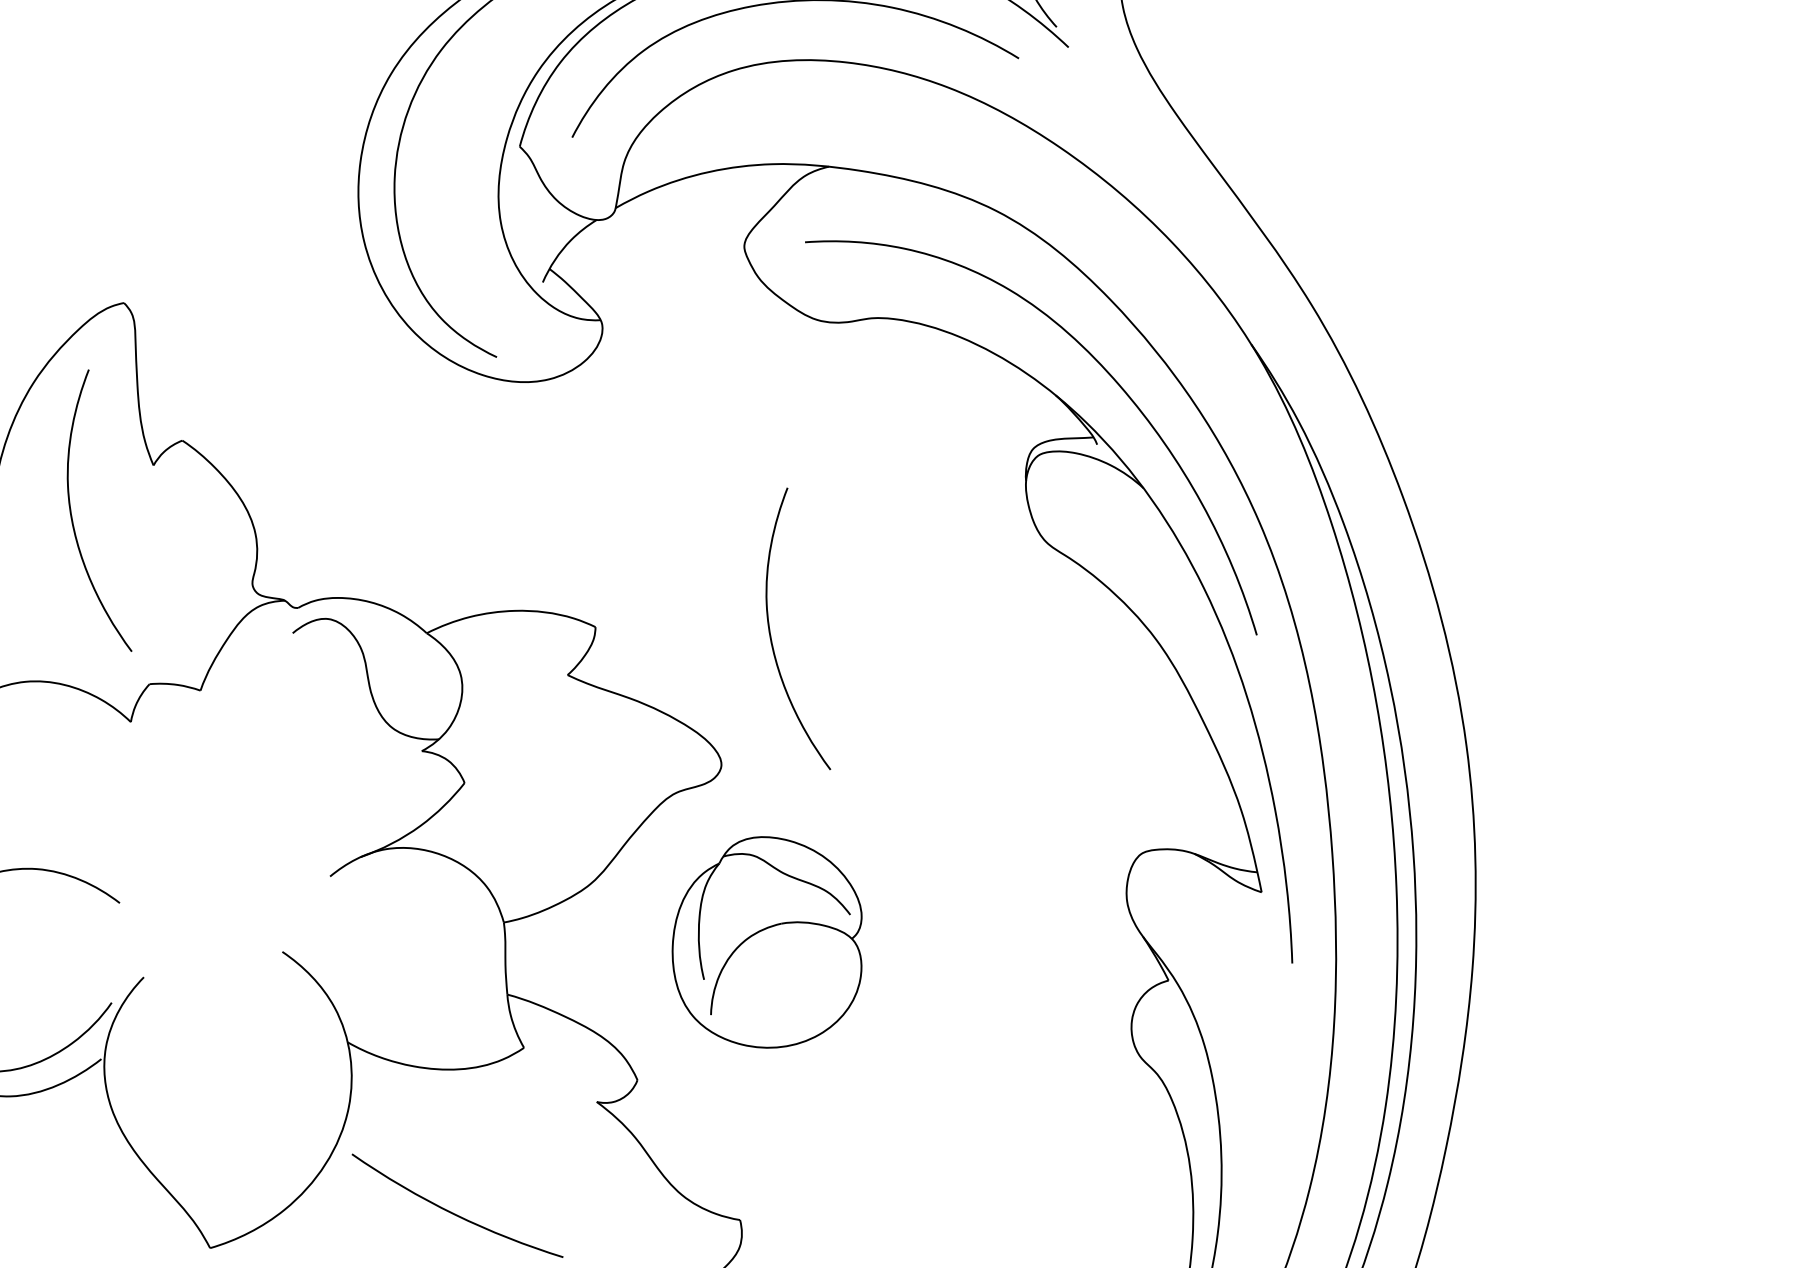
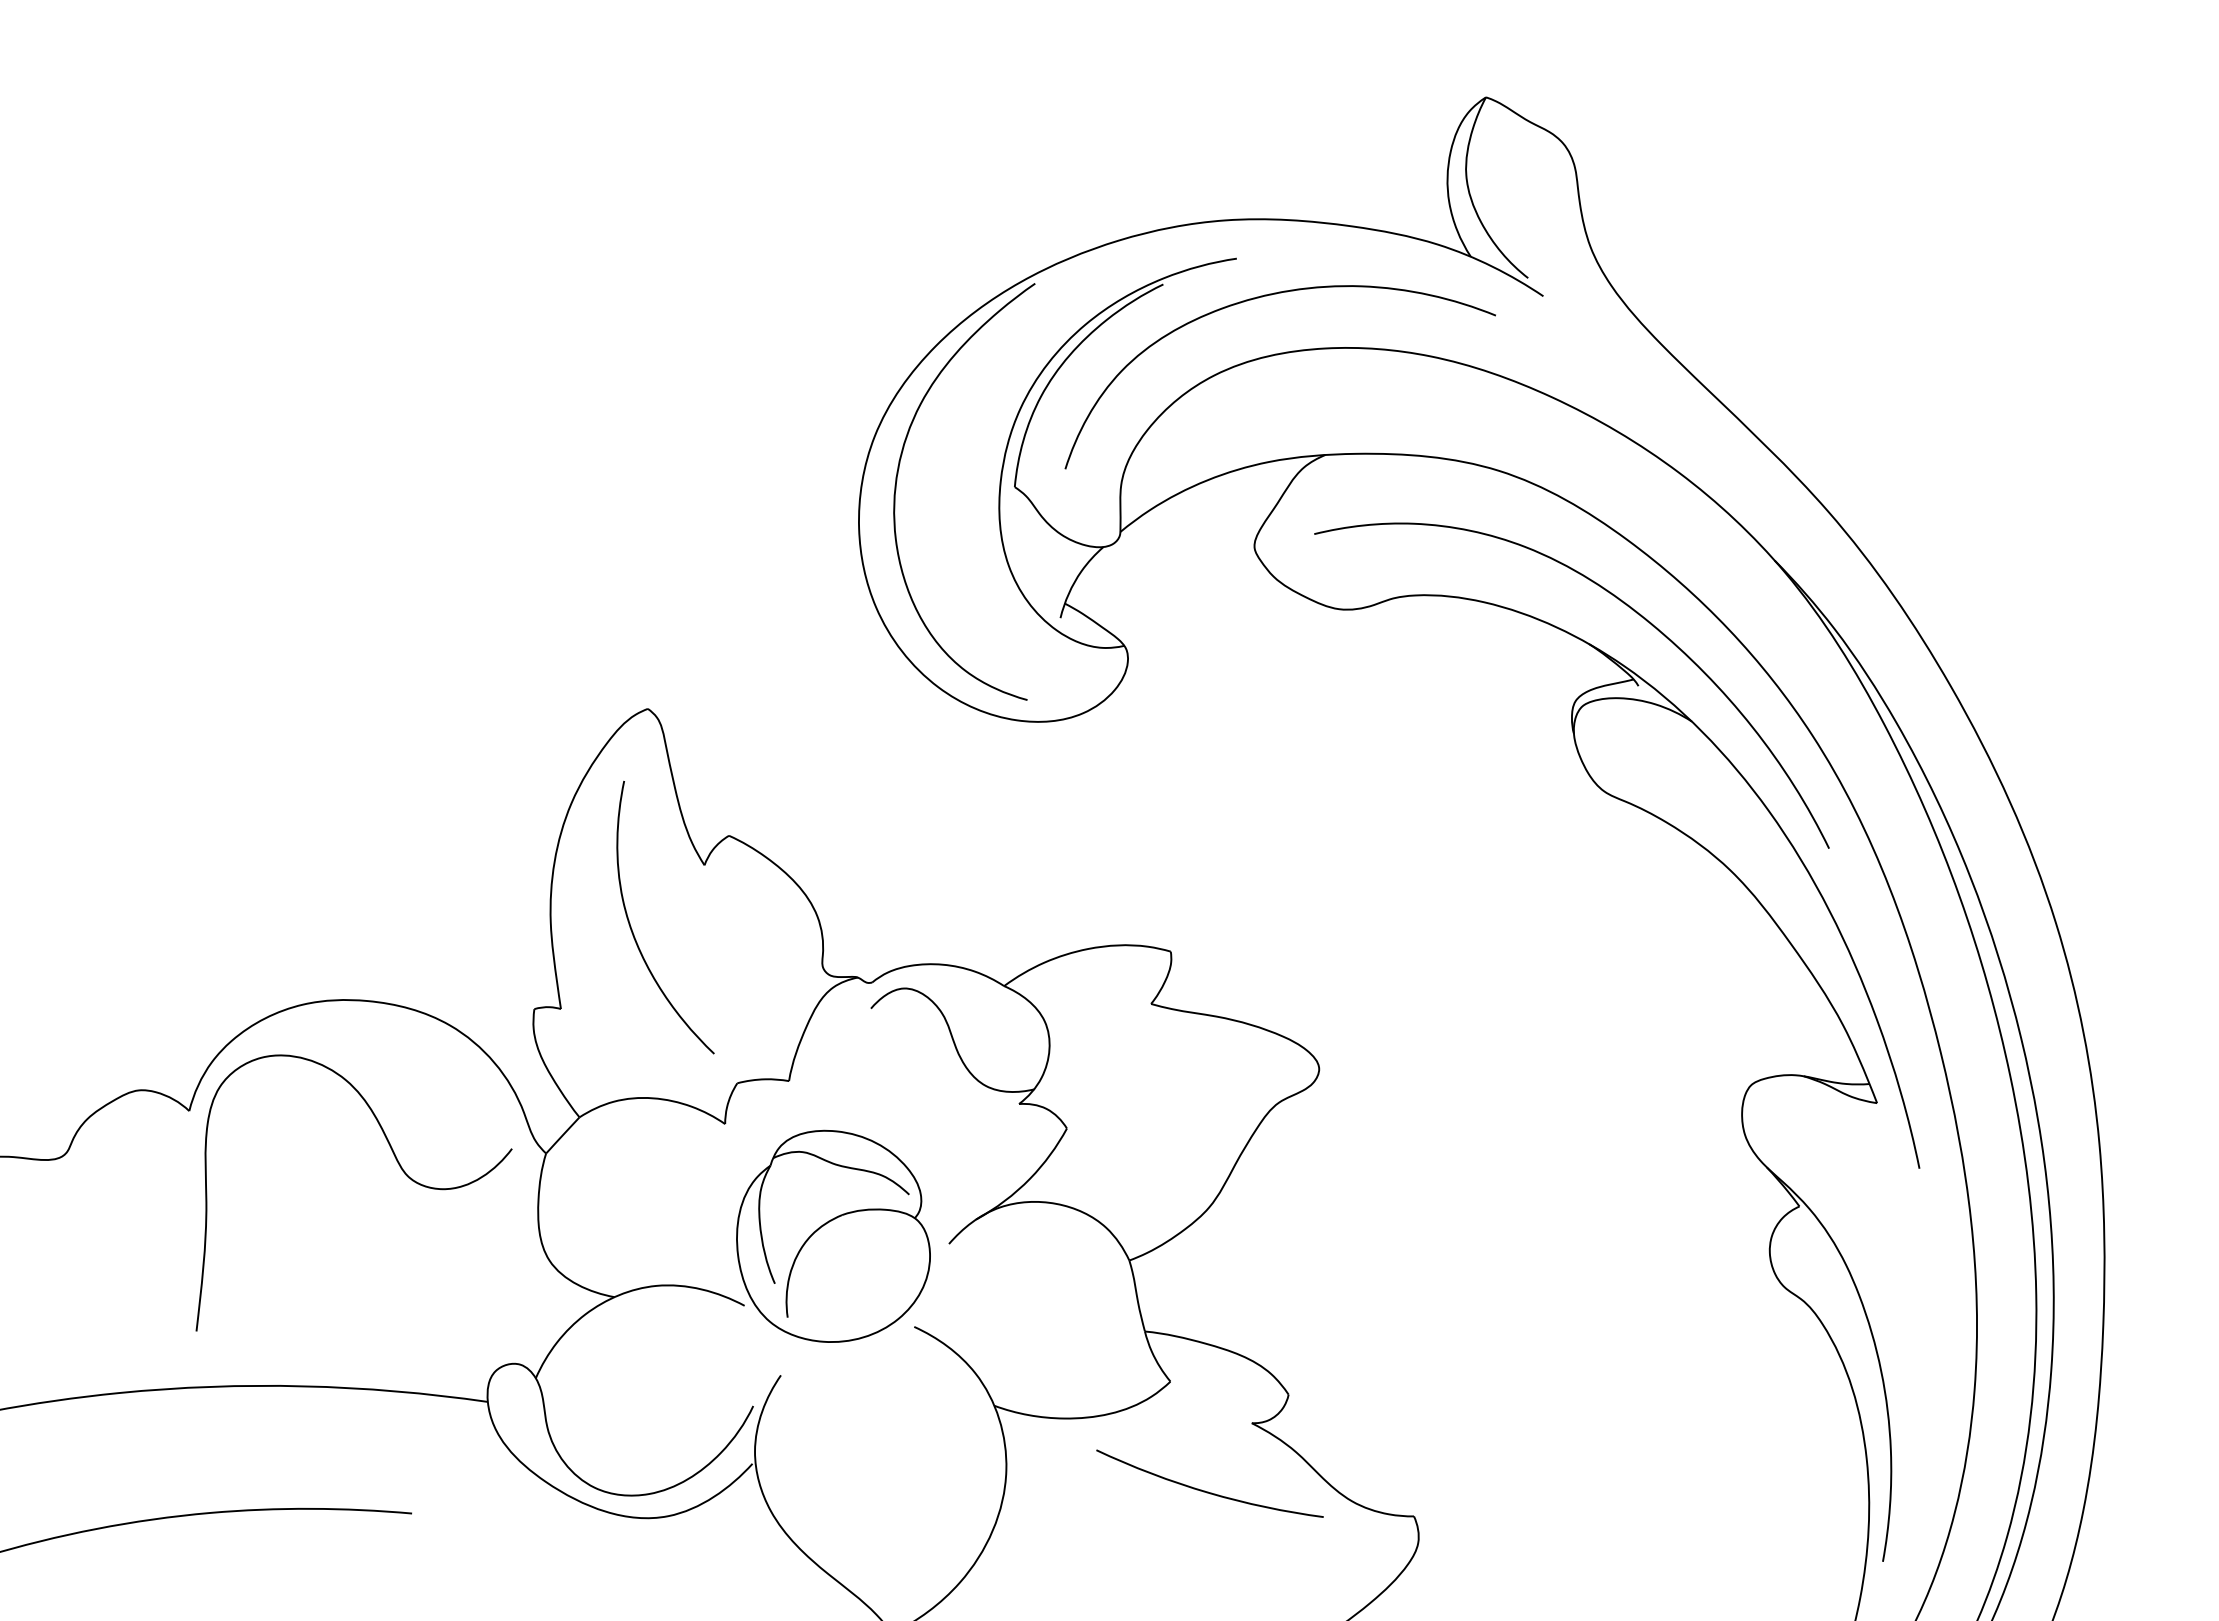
curve: (771, 636) -> (1347, 931), removed
part: (769, 942) -> (833, 1235), moved
curve: (452, 1211) -> (1205, 1490), moved

